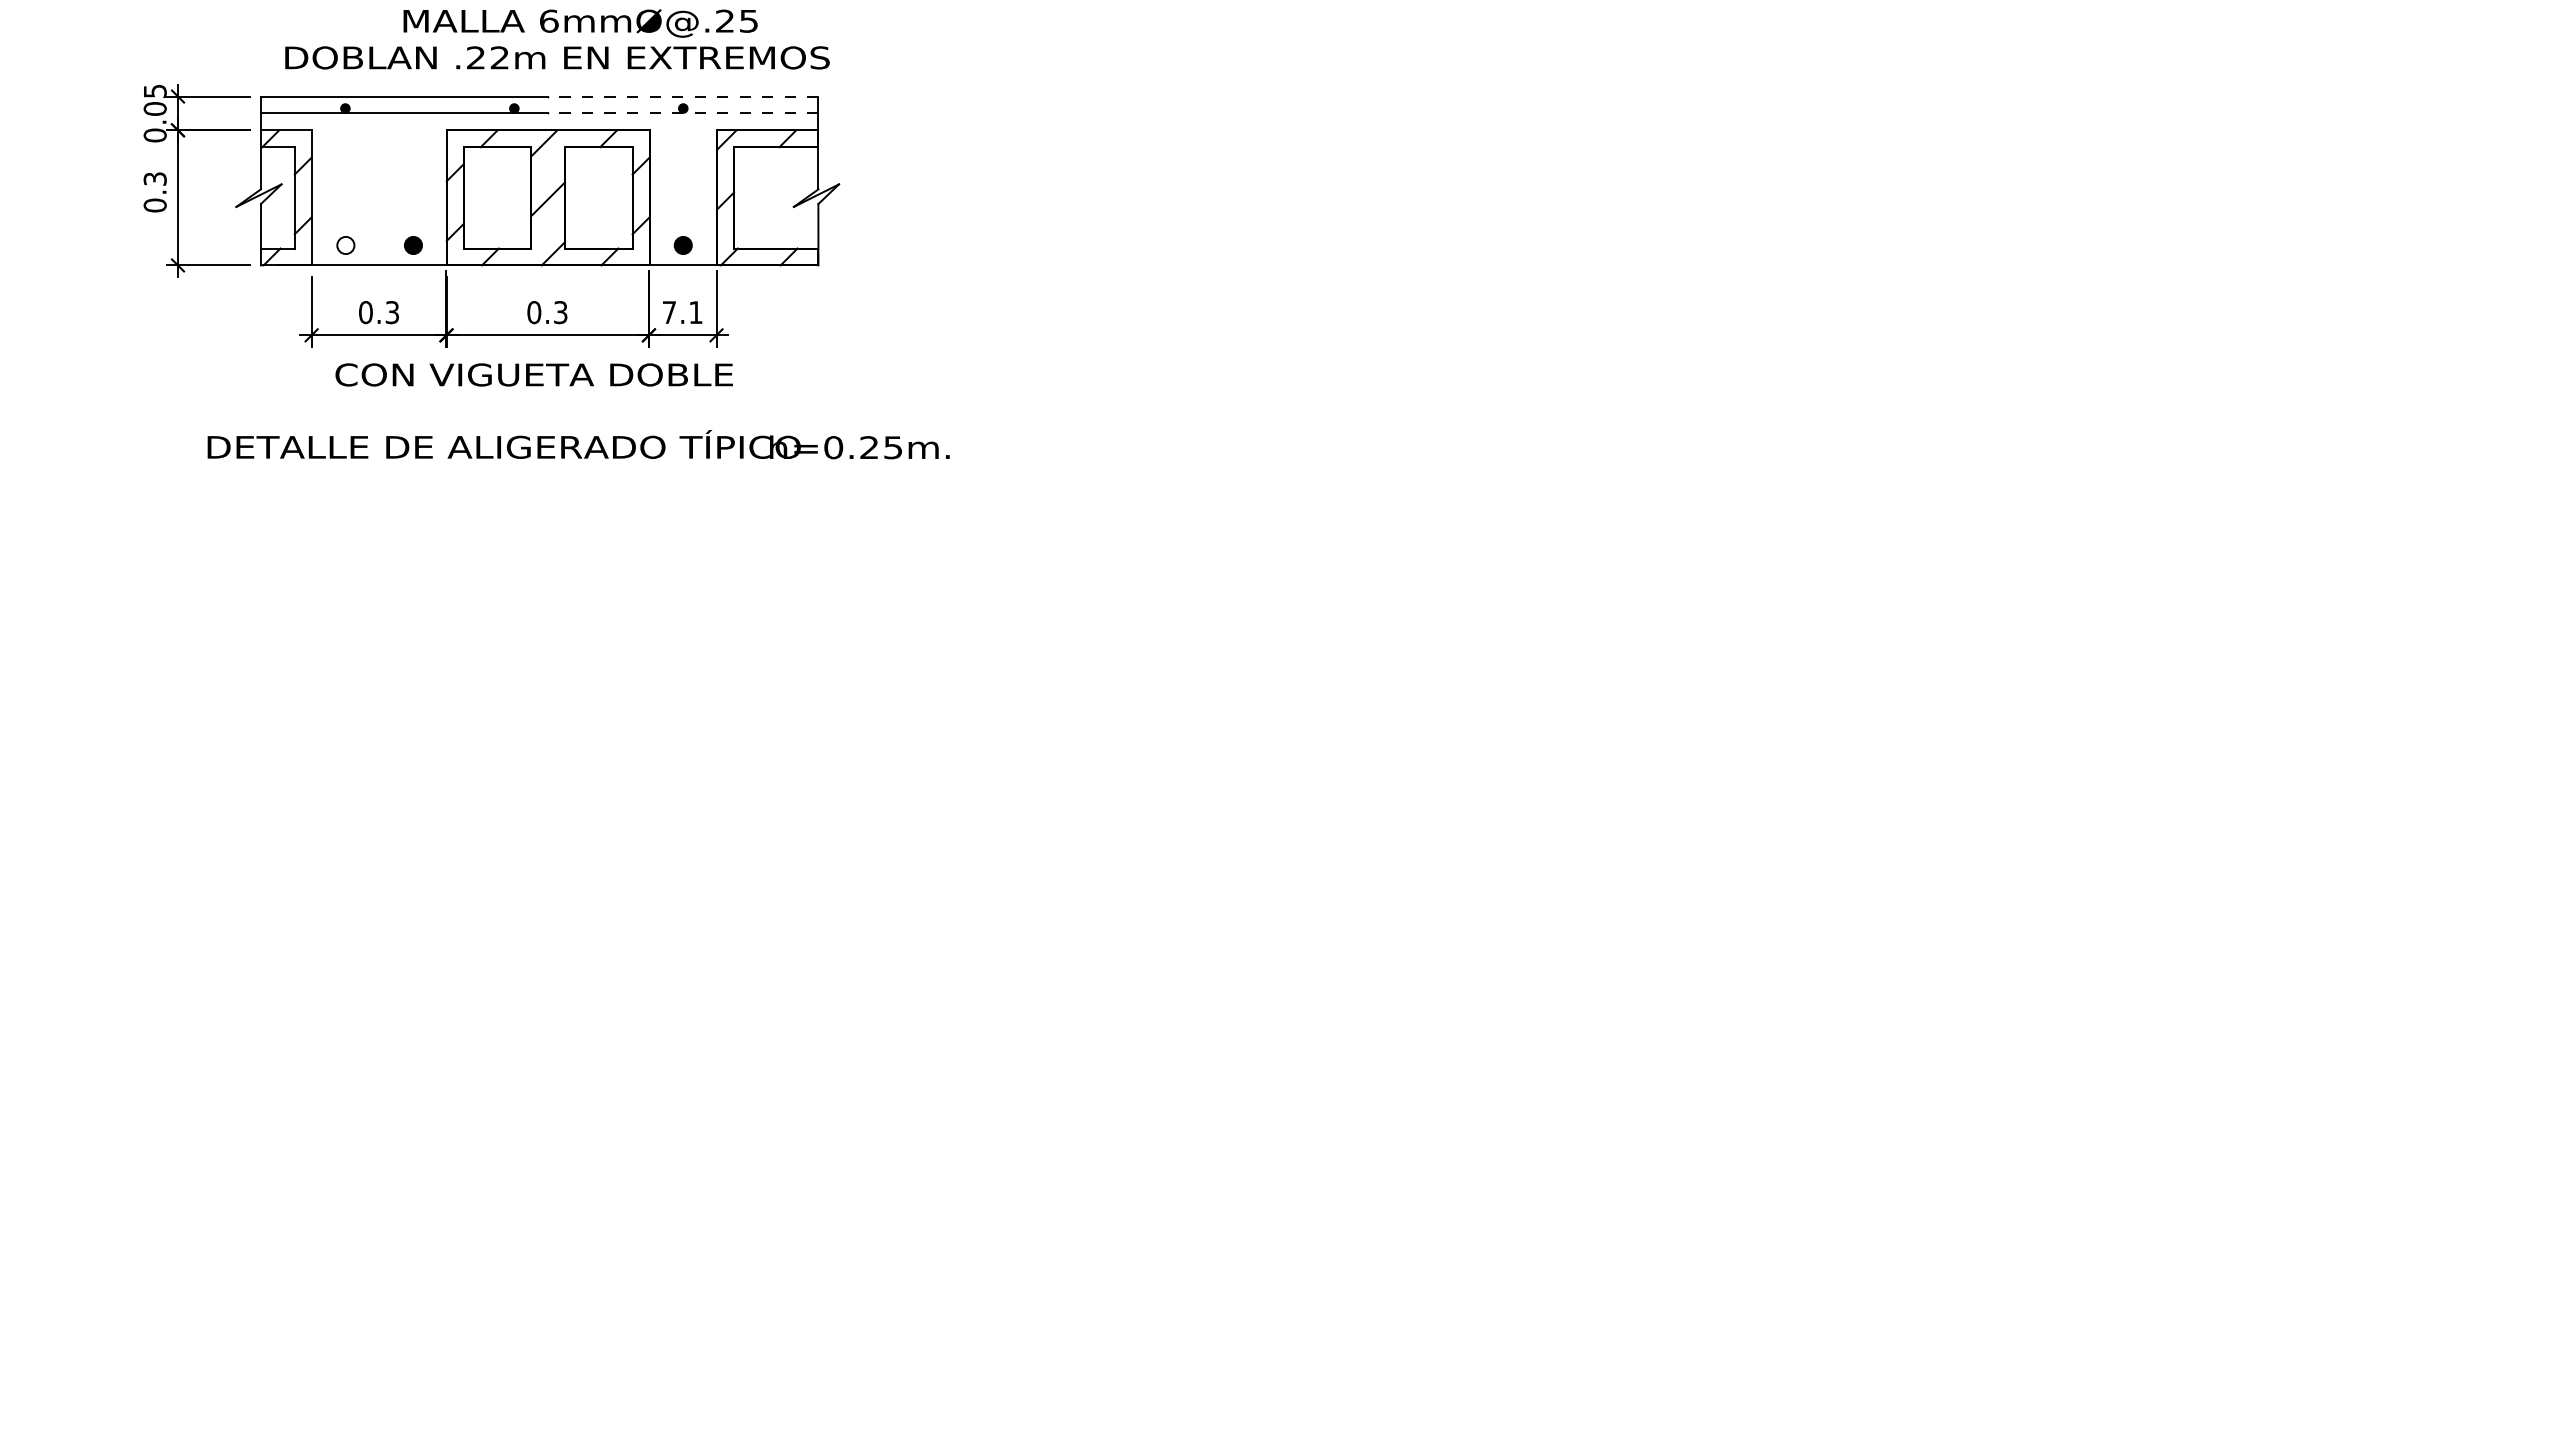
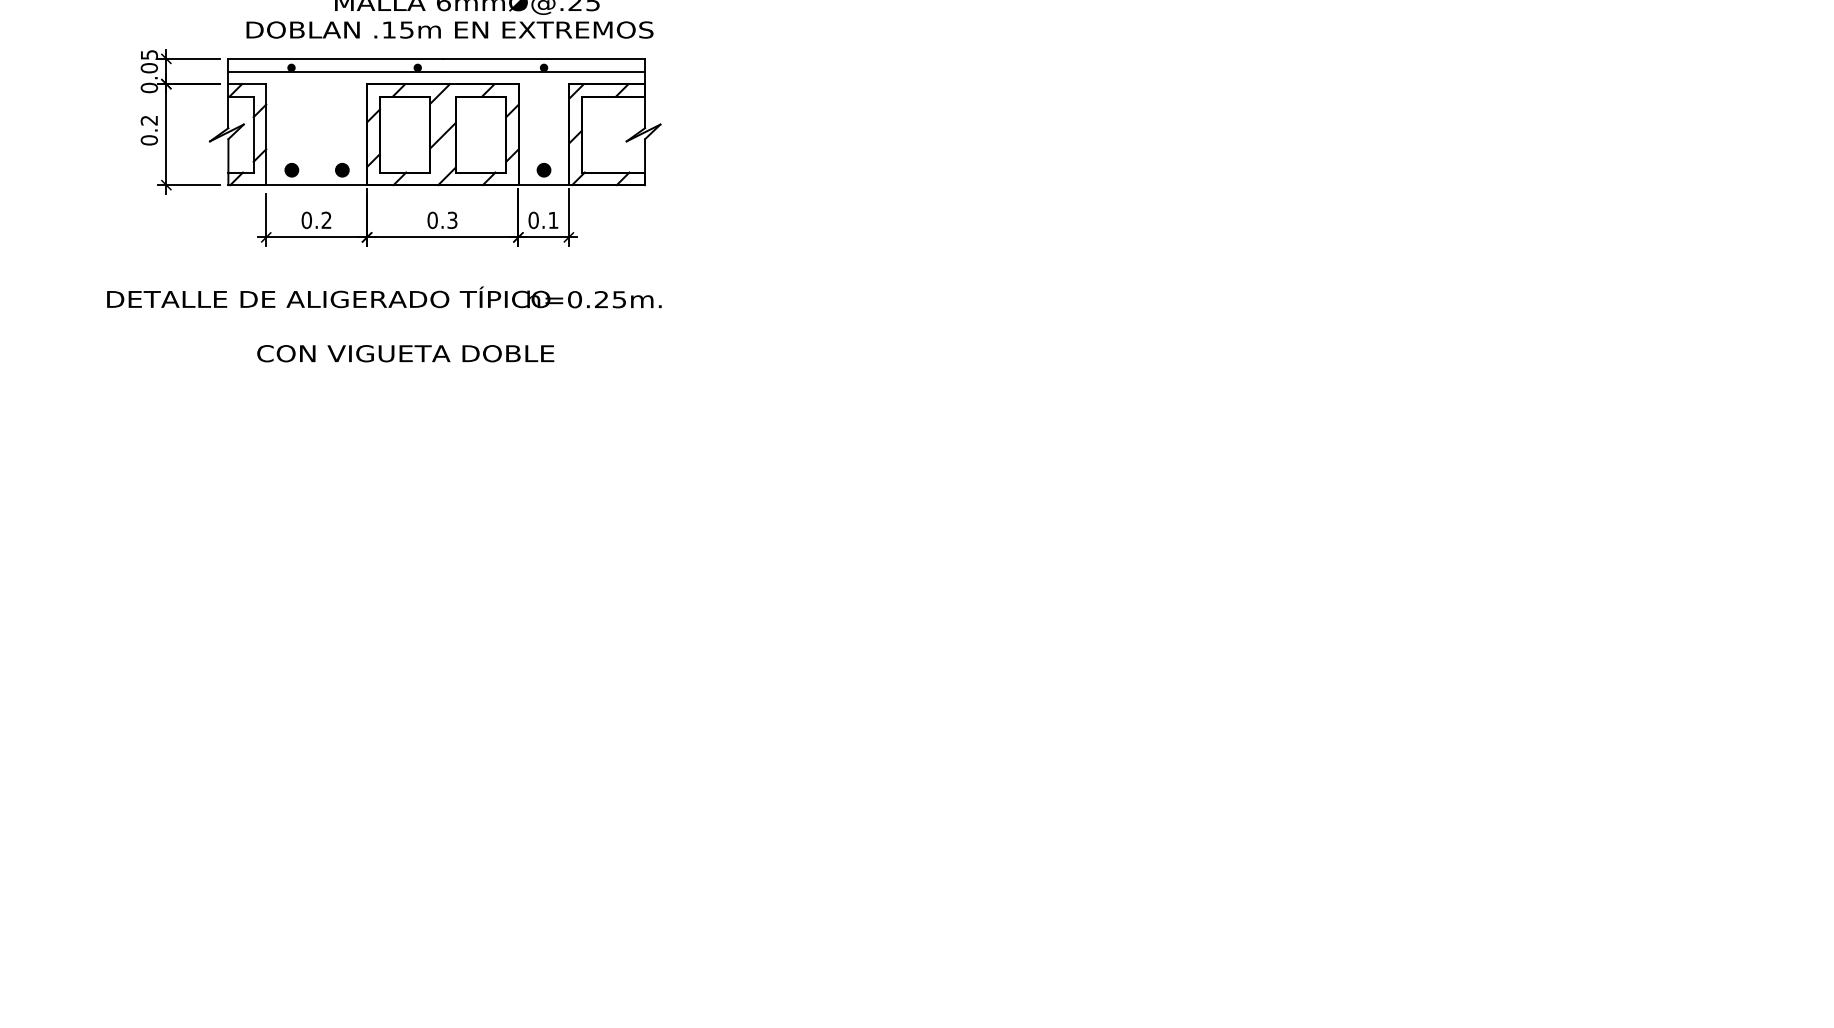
text: (487, 57) -> (397, 29), .22m -> .15m
line: (682, 96) -> (543, 58), dashed -> solid
line: (682, 113) -> (543, 71), dashed -> solid
text: (155, 178) -> (149, 120), 0.3 -> 0.2
fill: (345, 245) -> (291, 170), added
text: (391, 312) -> (325, 220), 0.3 -> 0.2
text: (669, 312) -> (533, 220), 7.1 -> 0.1
text: (533, 374) -> (405, 353), moved
text: (578, 444) -> (384, 297), moved

